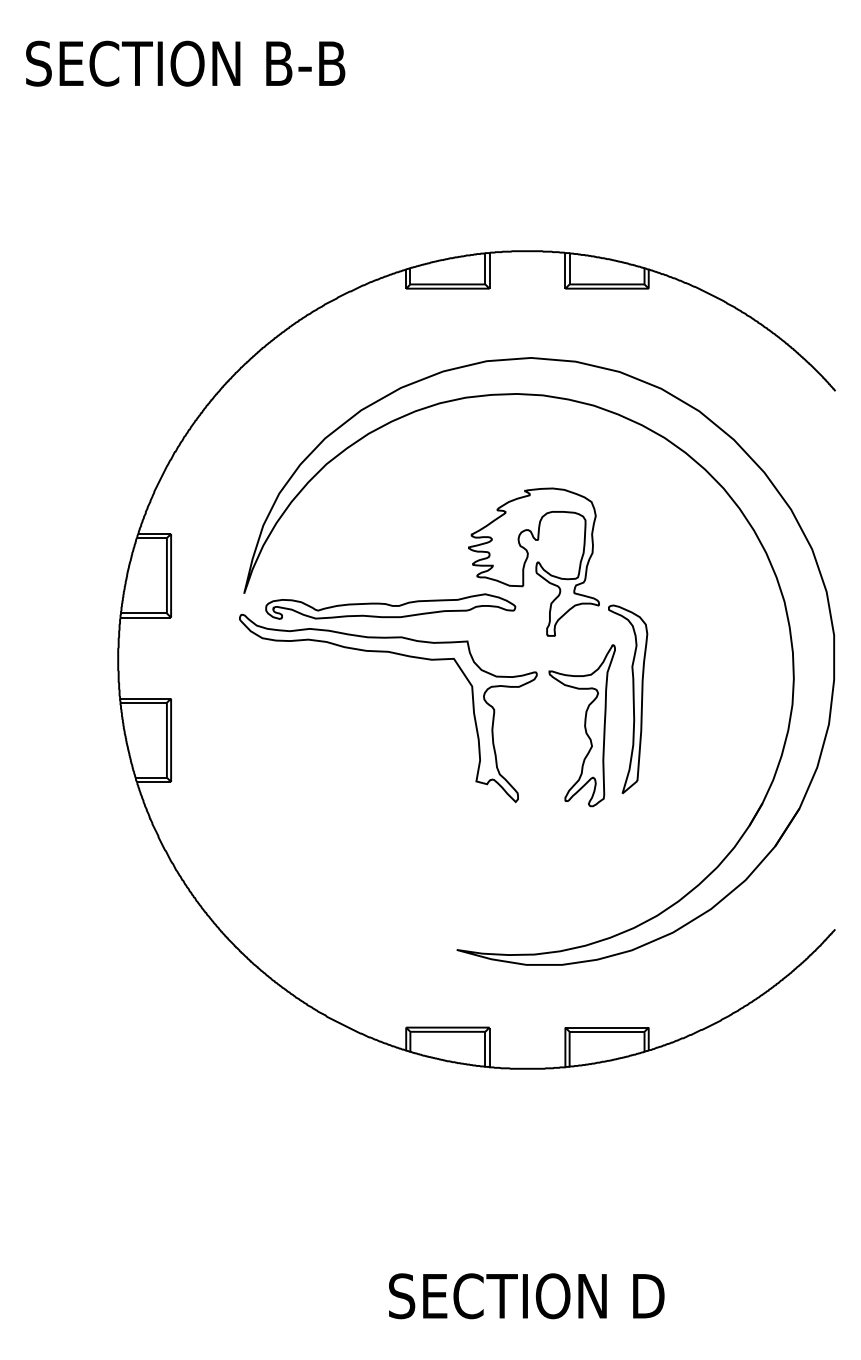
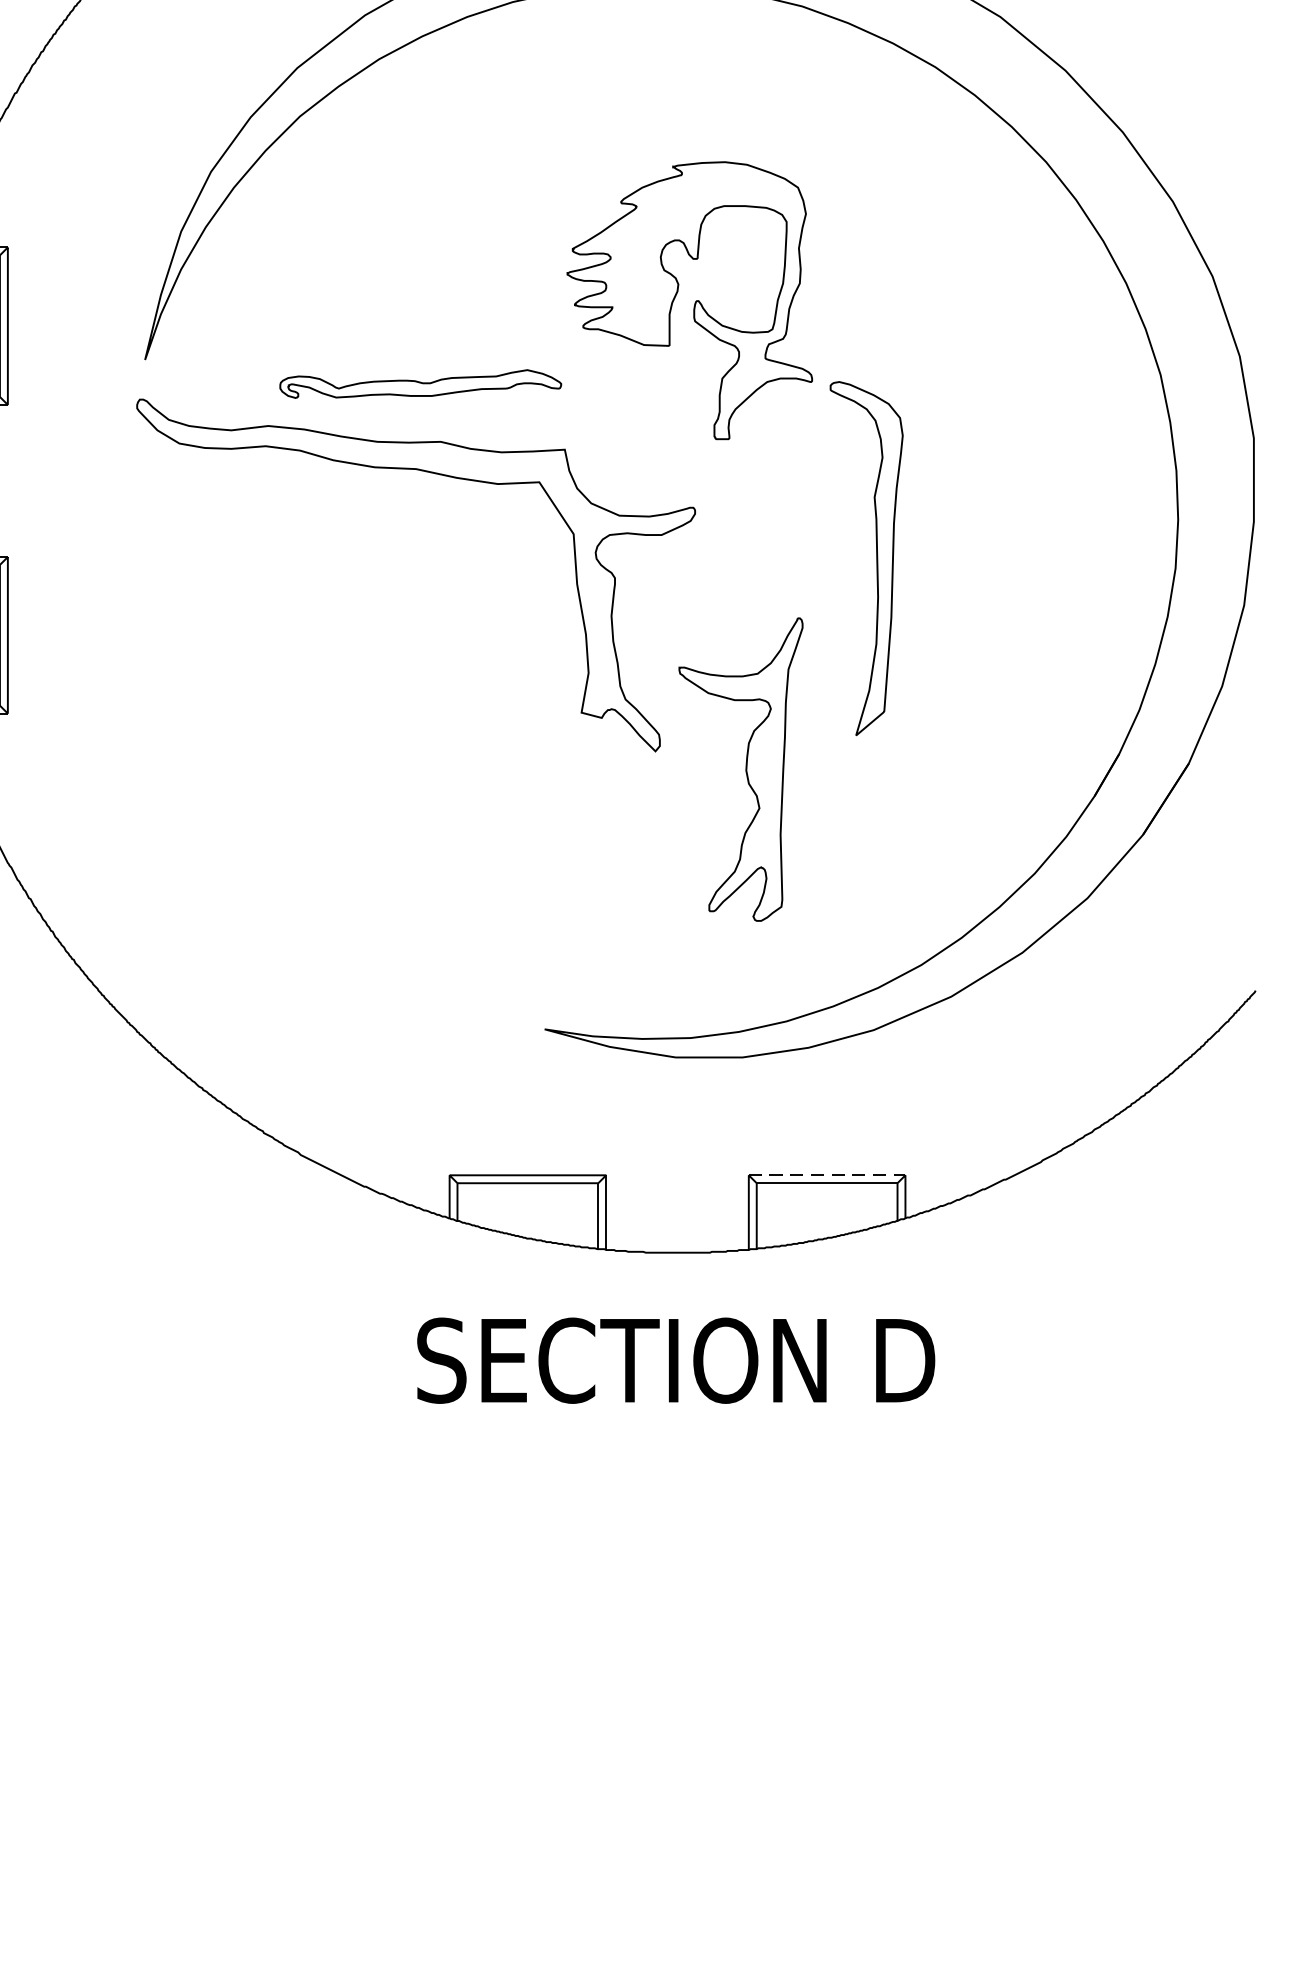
part: (390, 606) -> (420, 383), size x0.6
part: (581, 725) -> (739, 769), moved
line: (607, 1027) -> (827, 1175), solid -> dashed
text: (526, 1296) -> (675, 1361), moved

